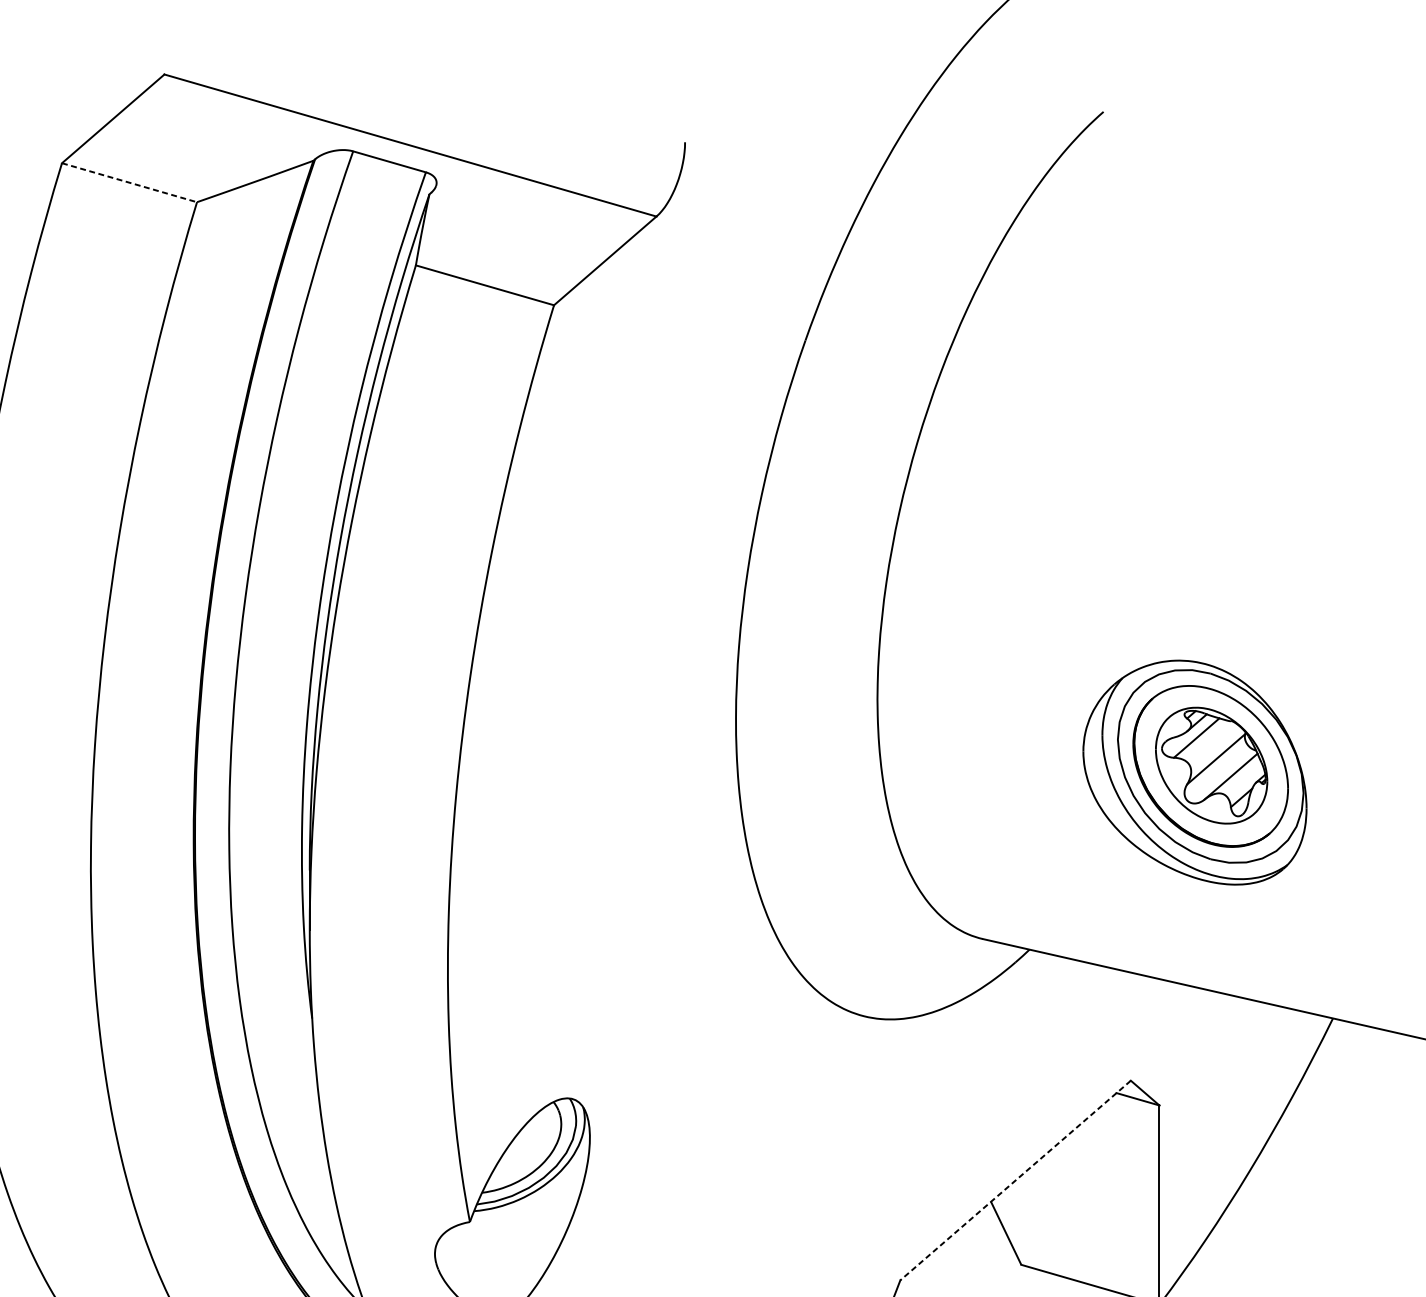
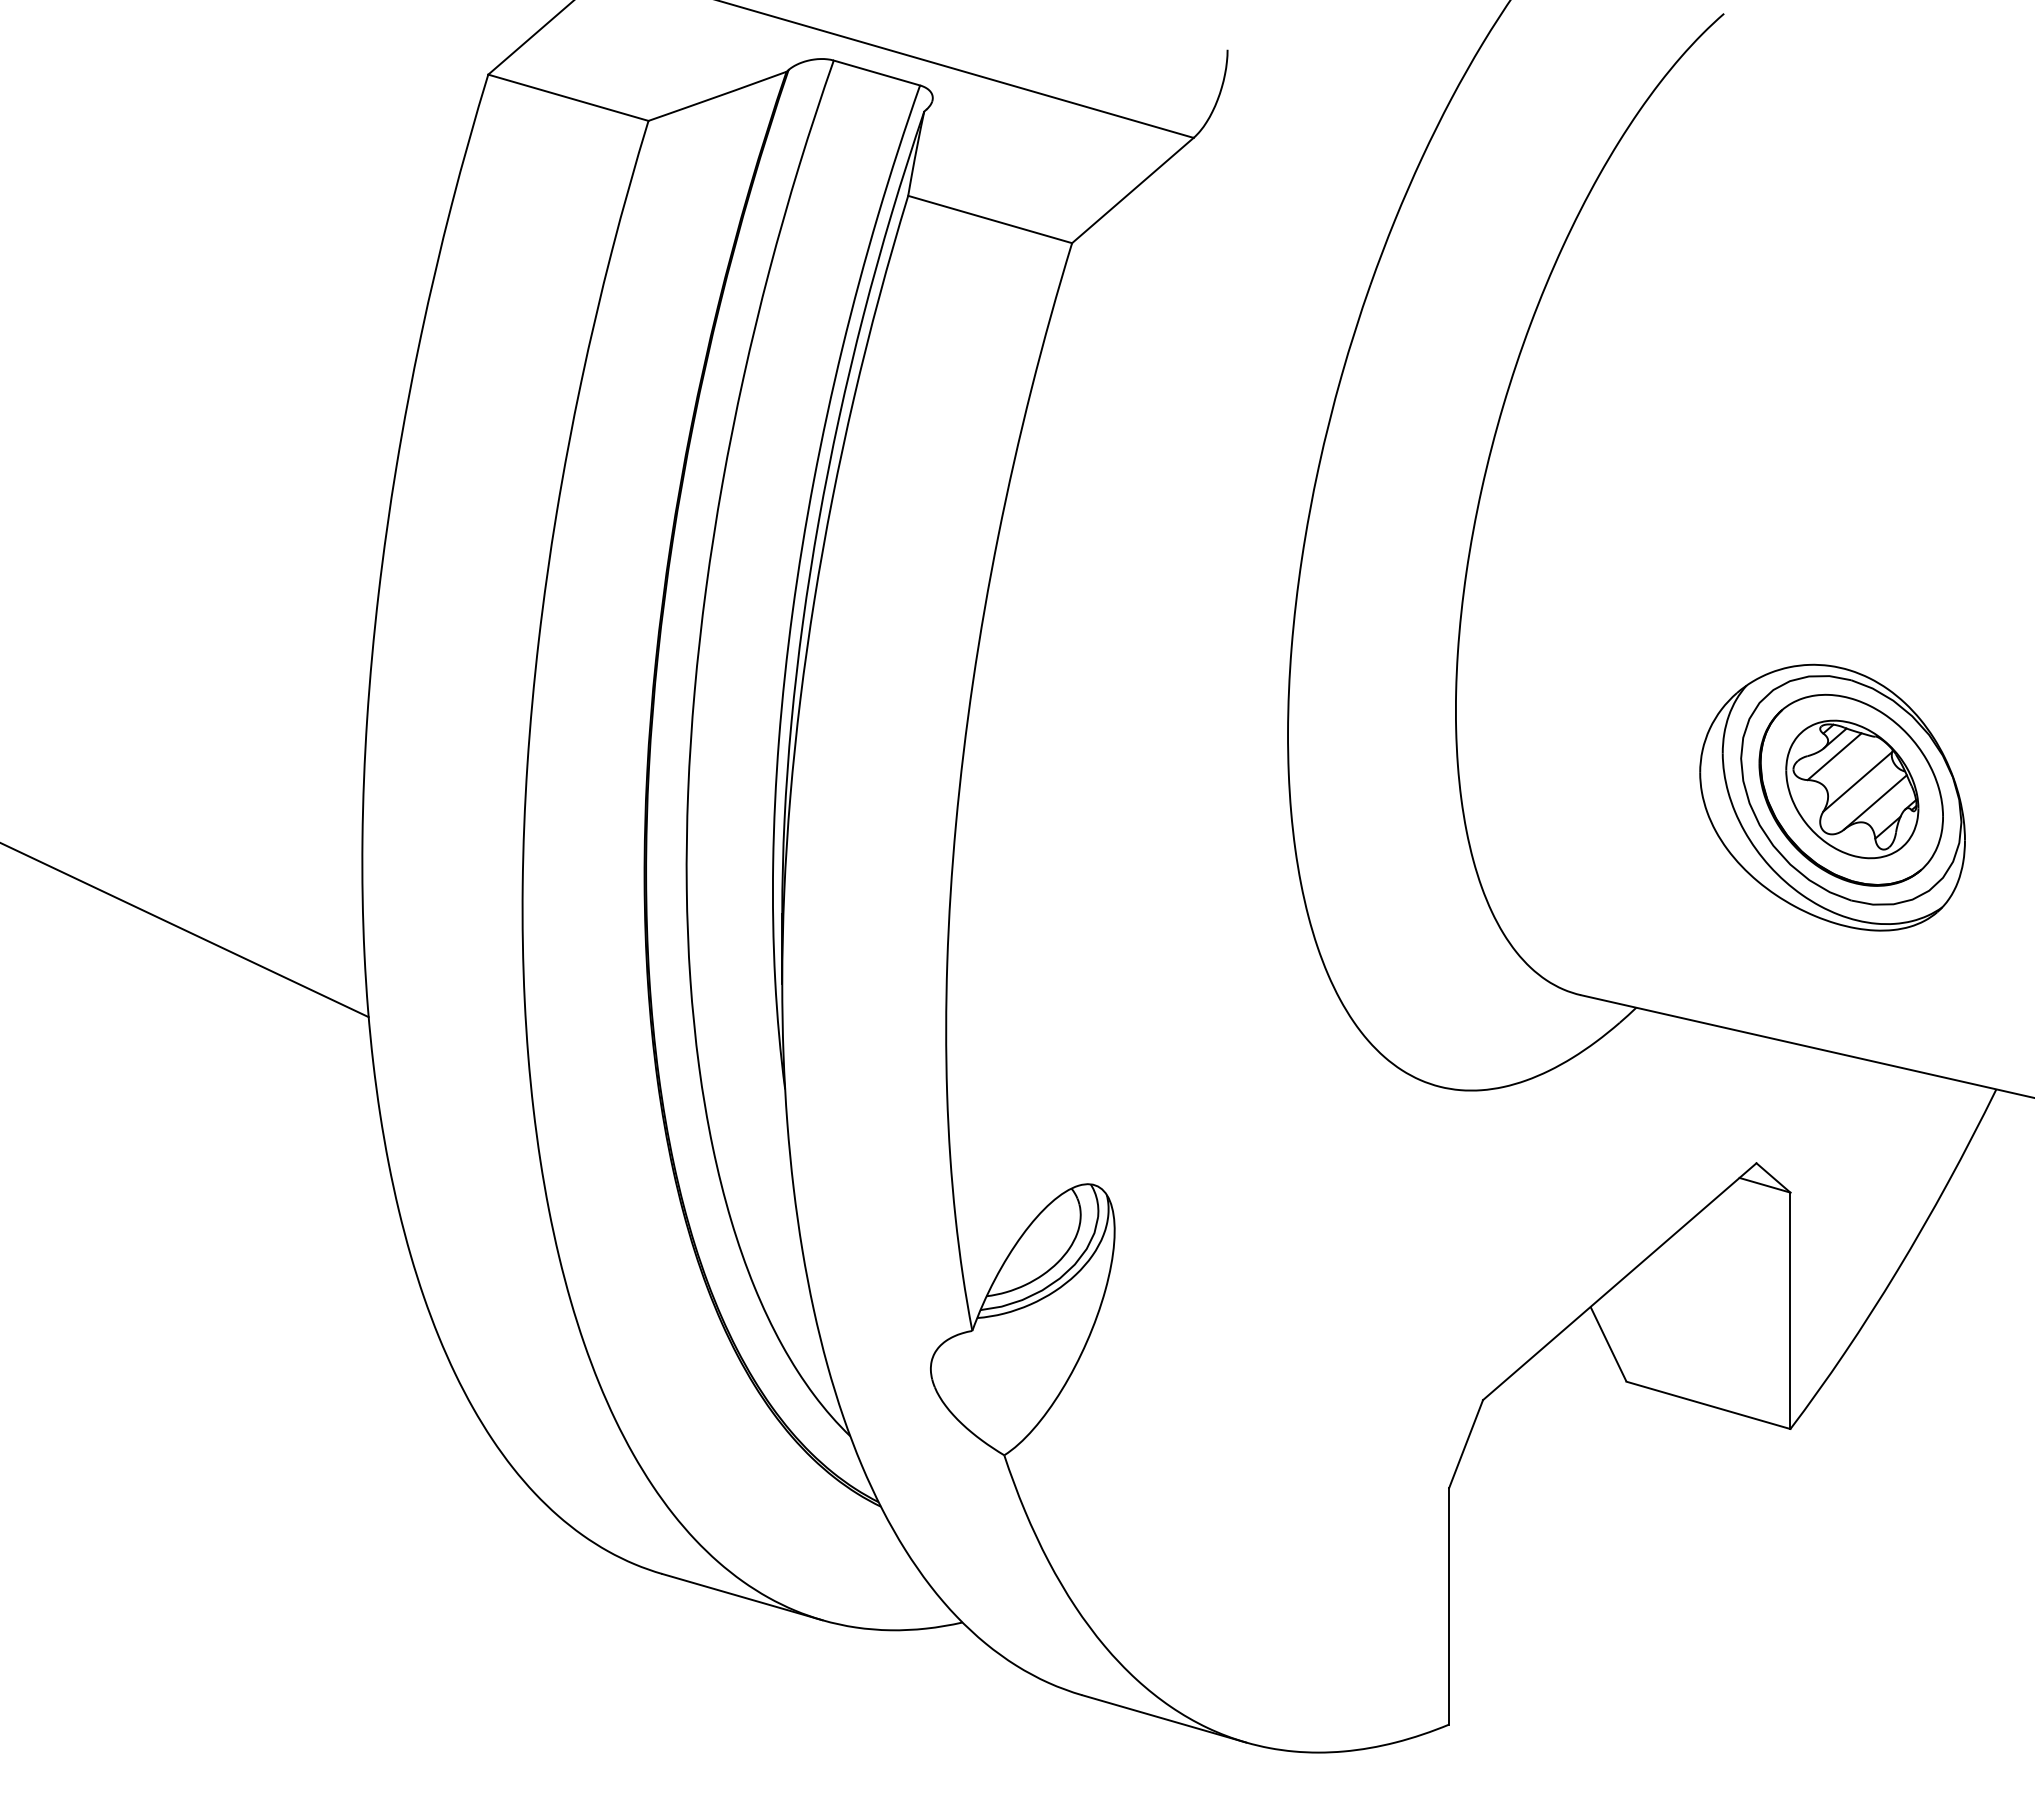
line: (129, 182) -> (568, 97), dashed -> solid
line: (1015, 1180) -> (1619, 1281), dashed -> solid

